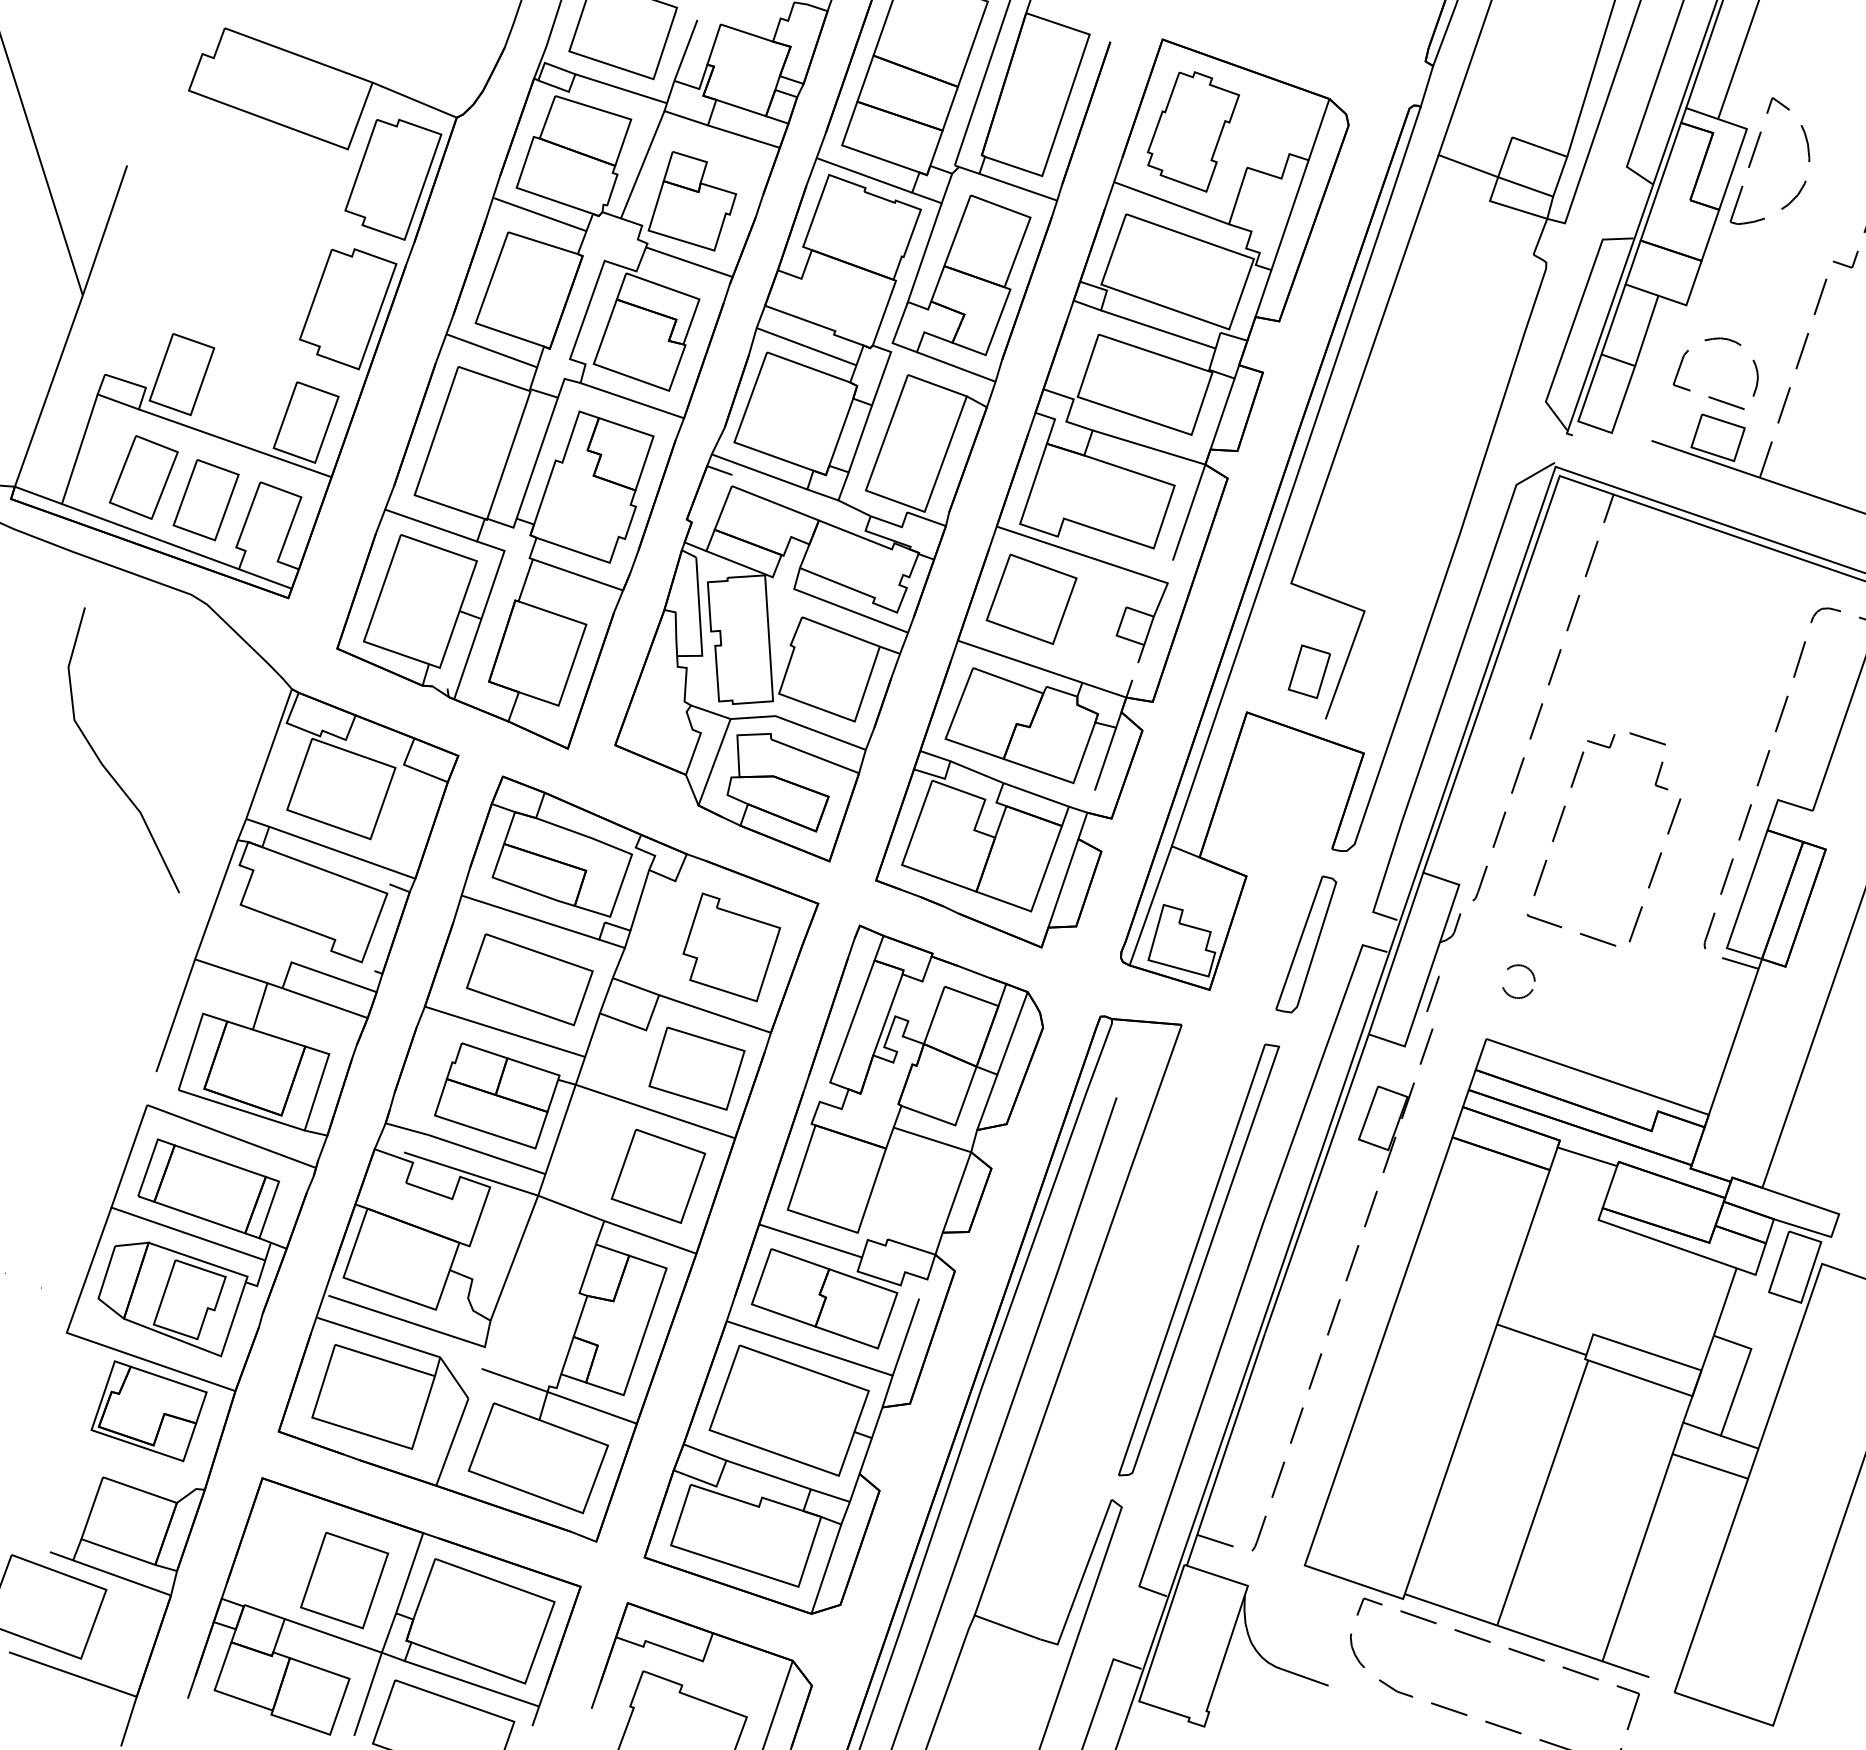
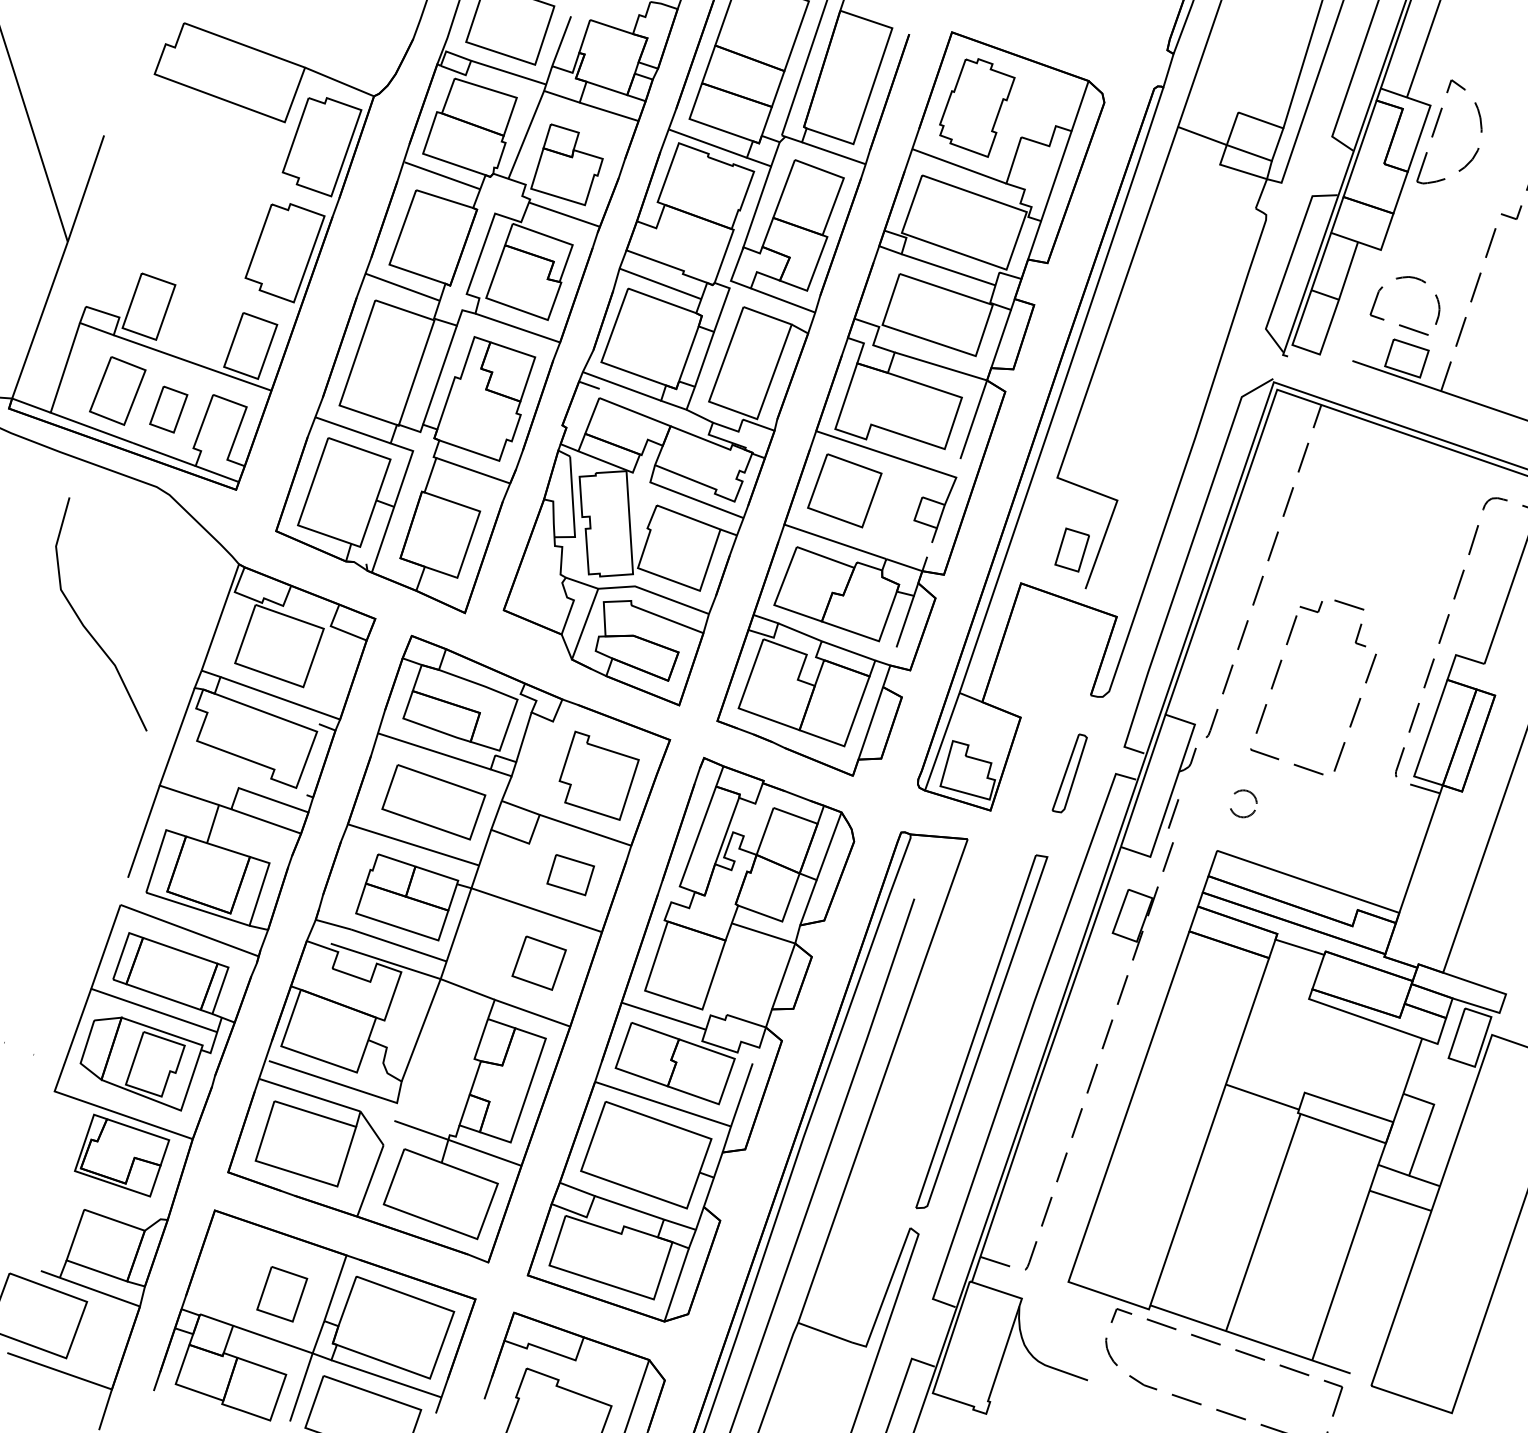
part: (205, 500) -> (168, 409), size x0.7
part: (1306, 944) -> (1069, 773), size x0.7
part: (696, 1068) -> (570, 874), size x0.6
part: (658, 1175) -> (539, 962), size x0.7
part: (344, 1580) -> (282, 1294), size x0.7

